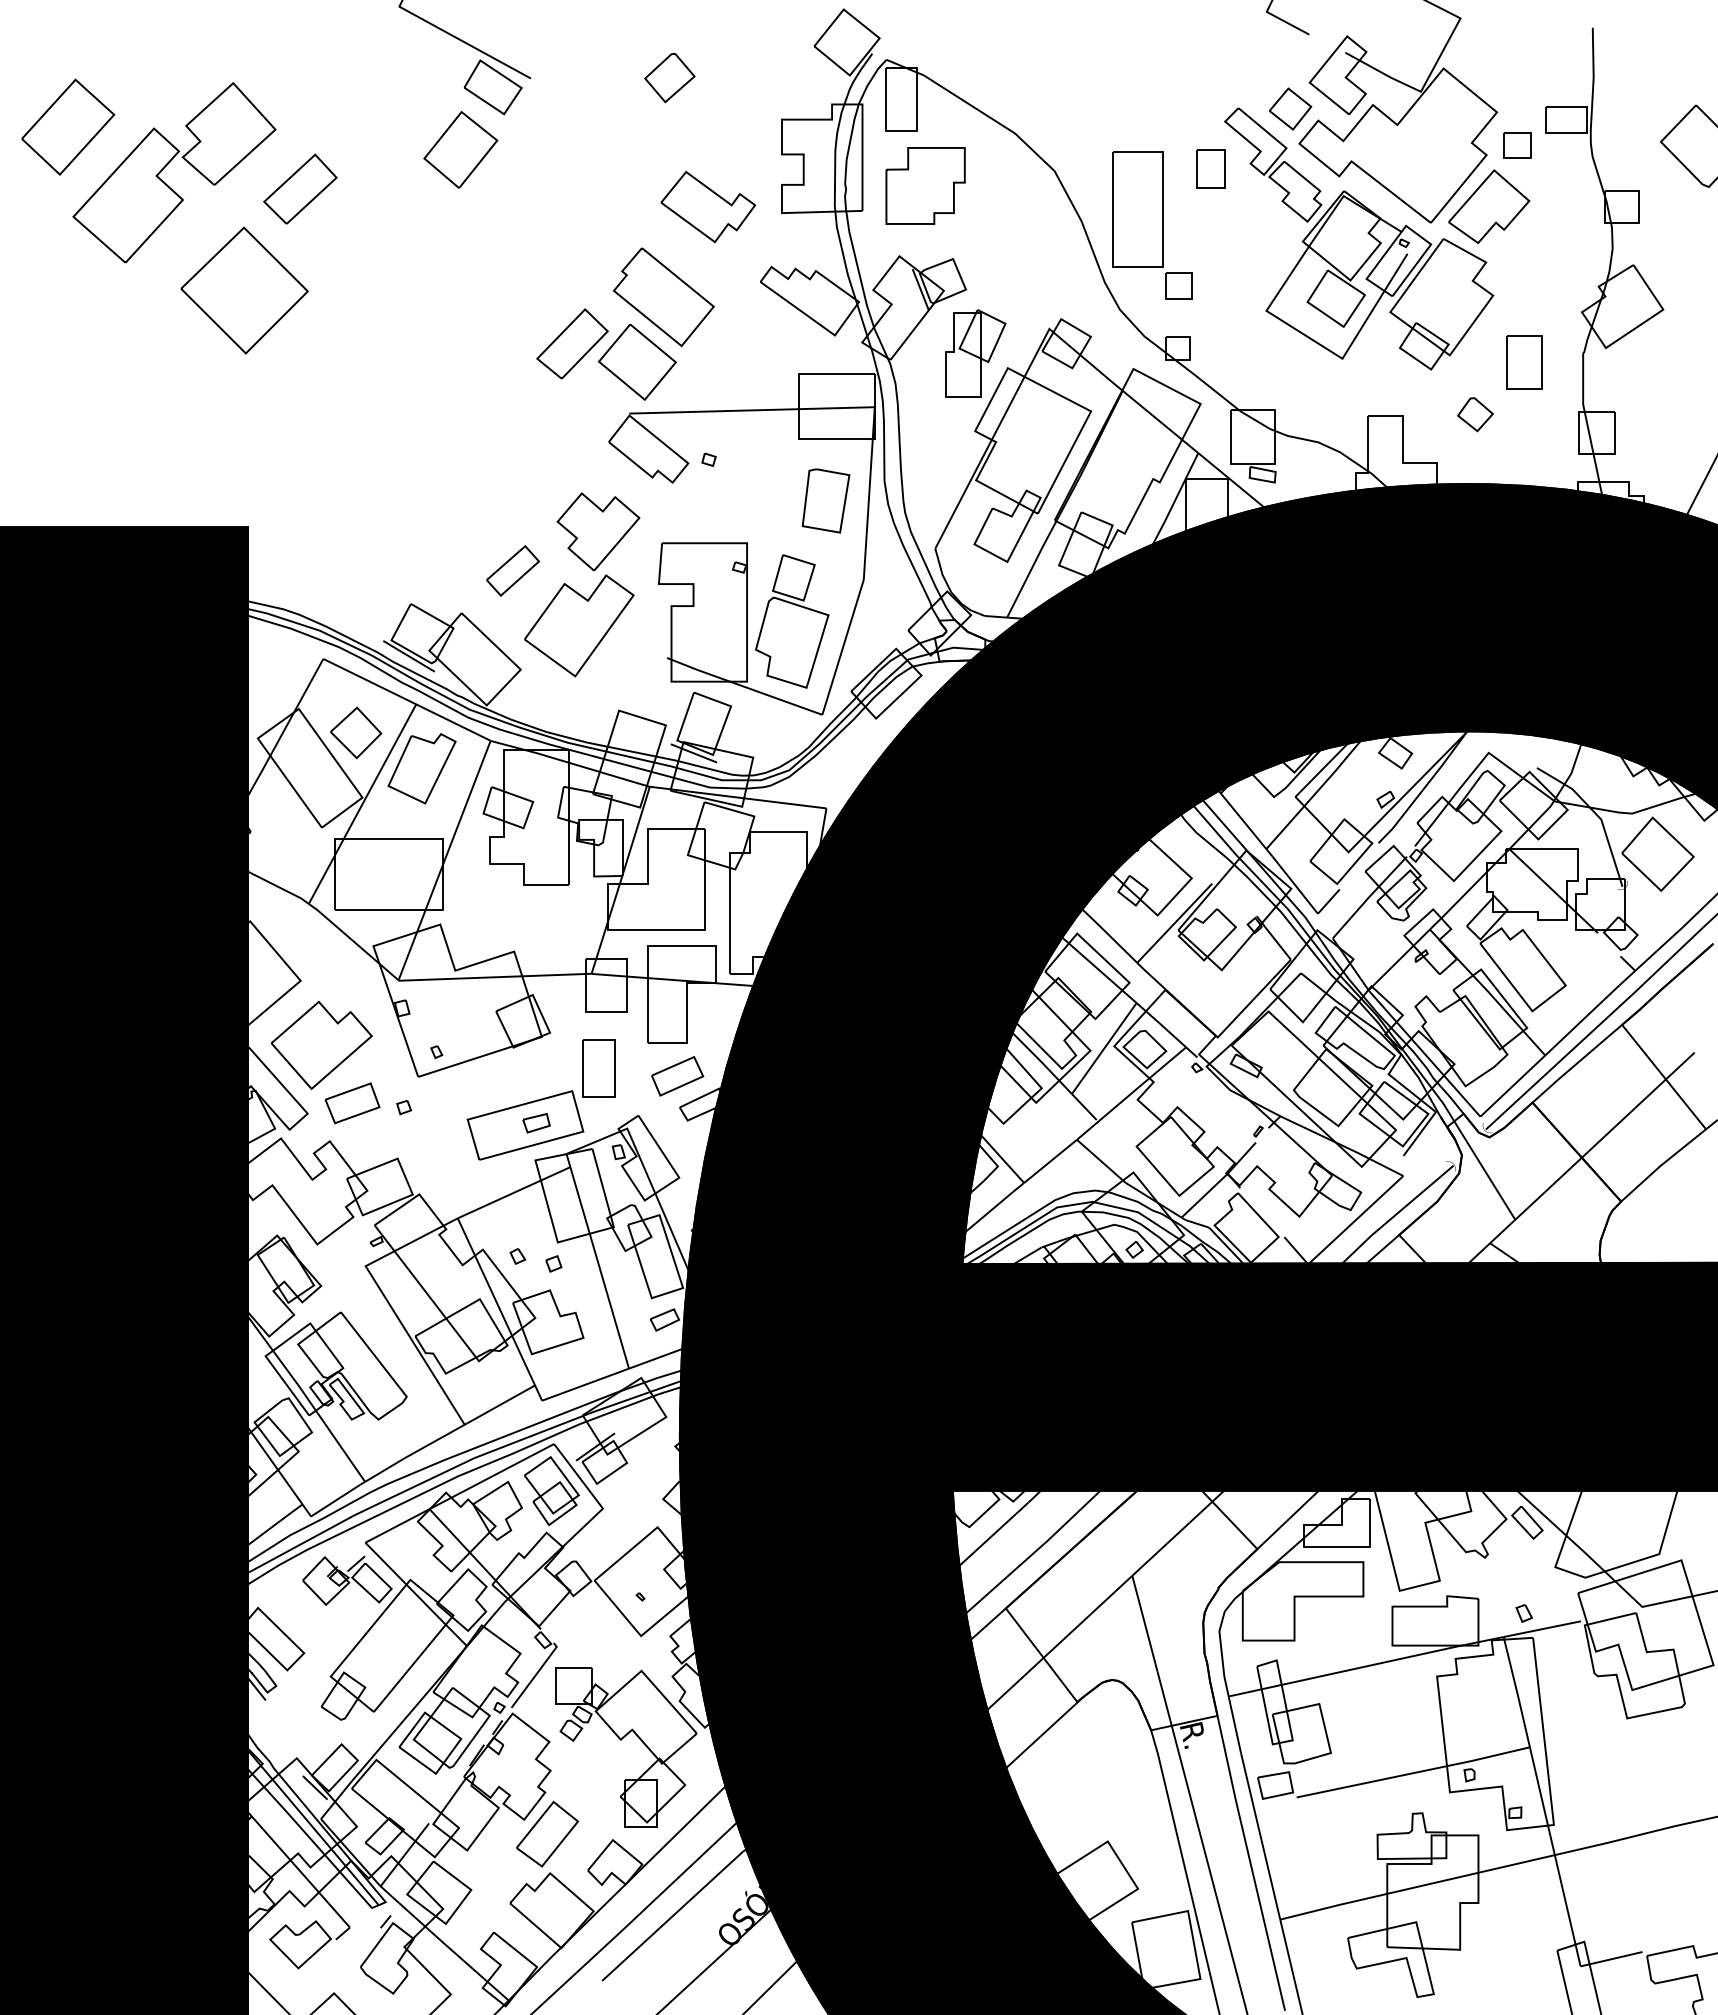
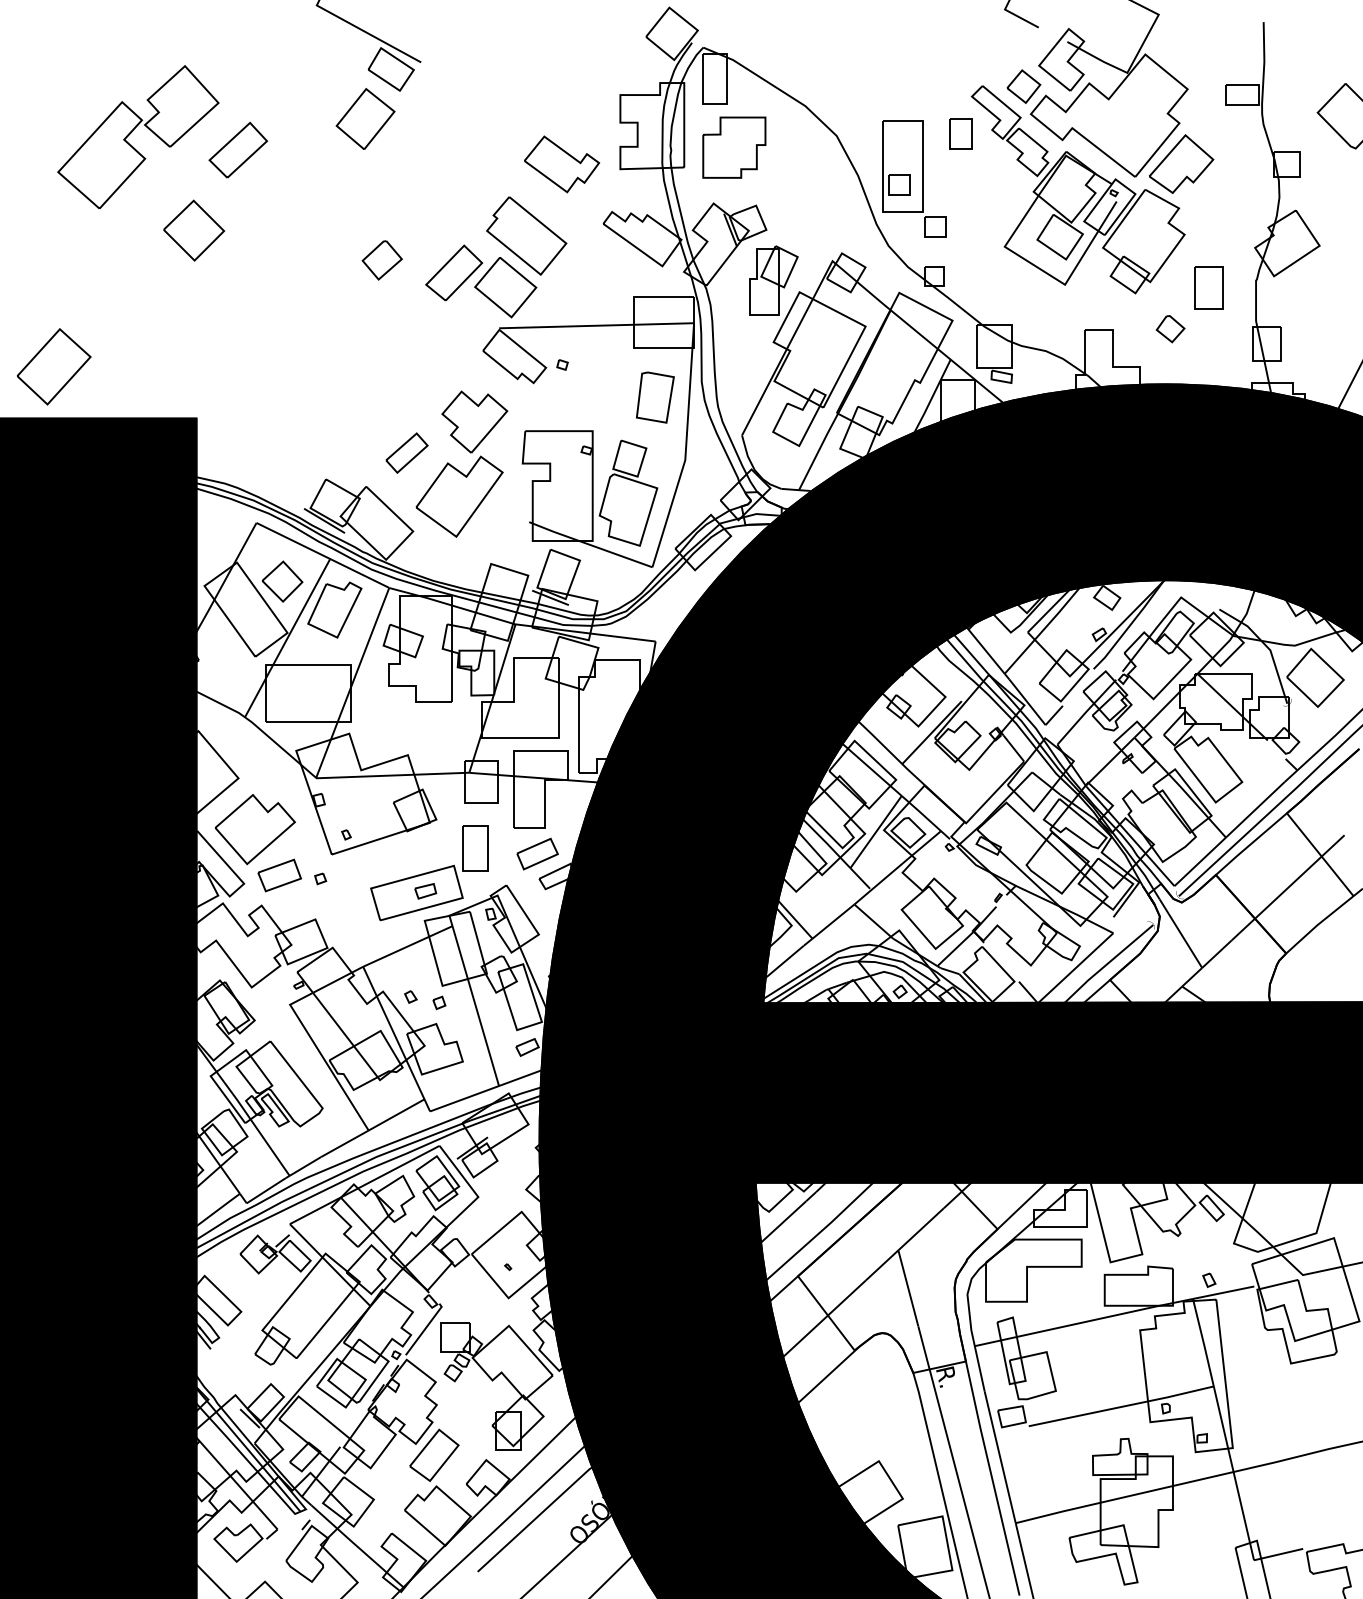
part: (669, 77) -> (381, 259), moved
part: (68, 126) -> (54, 366), moved
part: (1517, 145) -> (899, 185), moved
part: (244, 290) -> (193, 230), size x0.6

